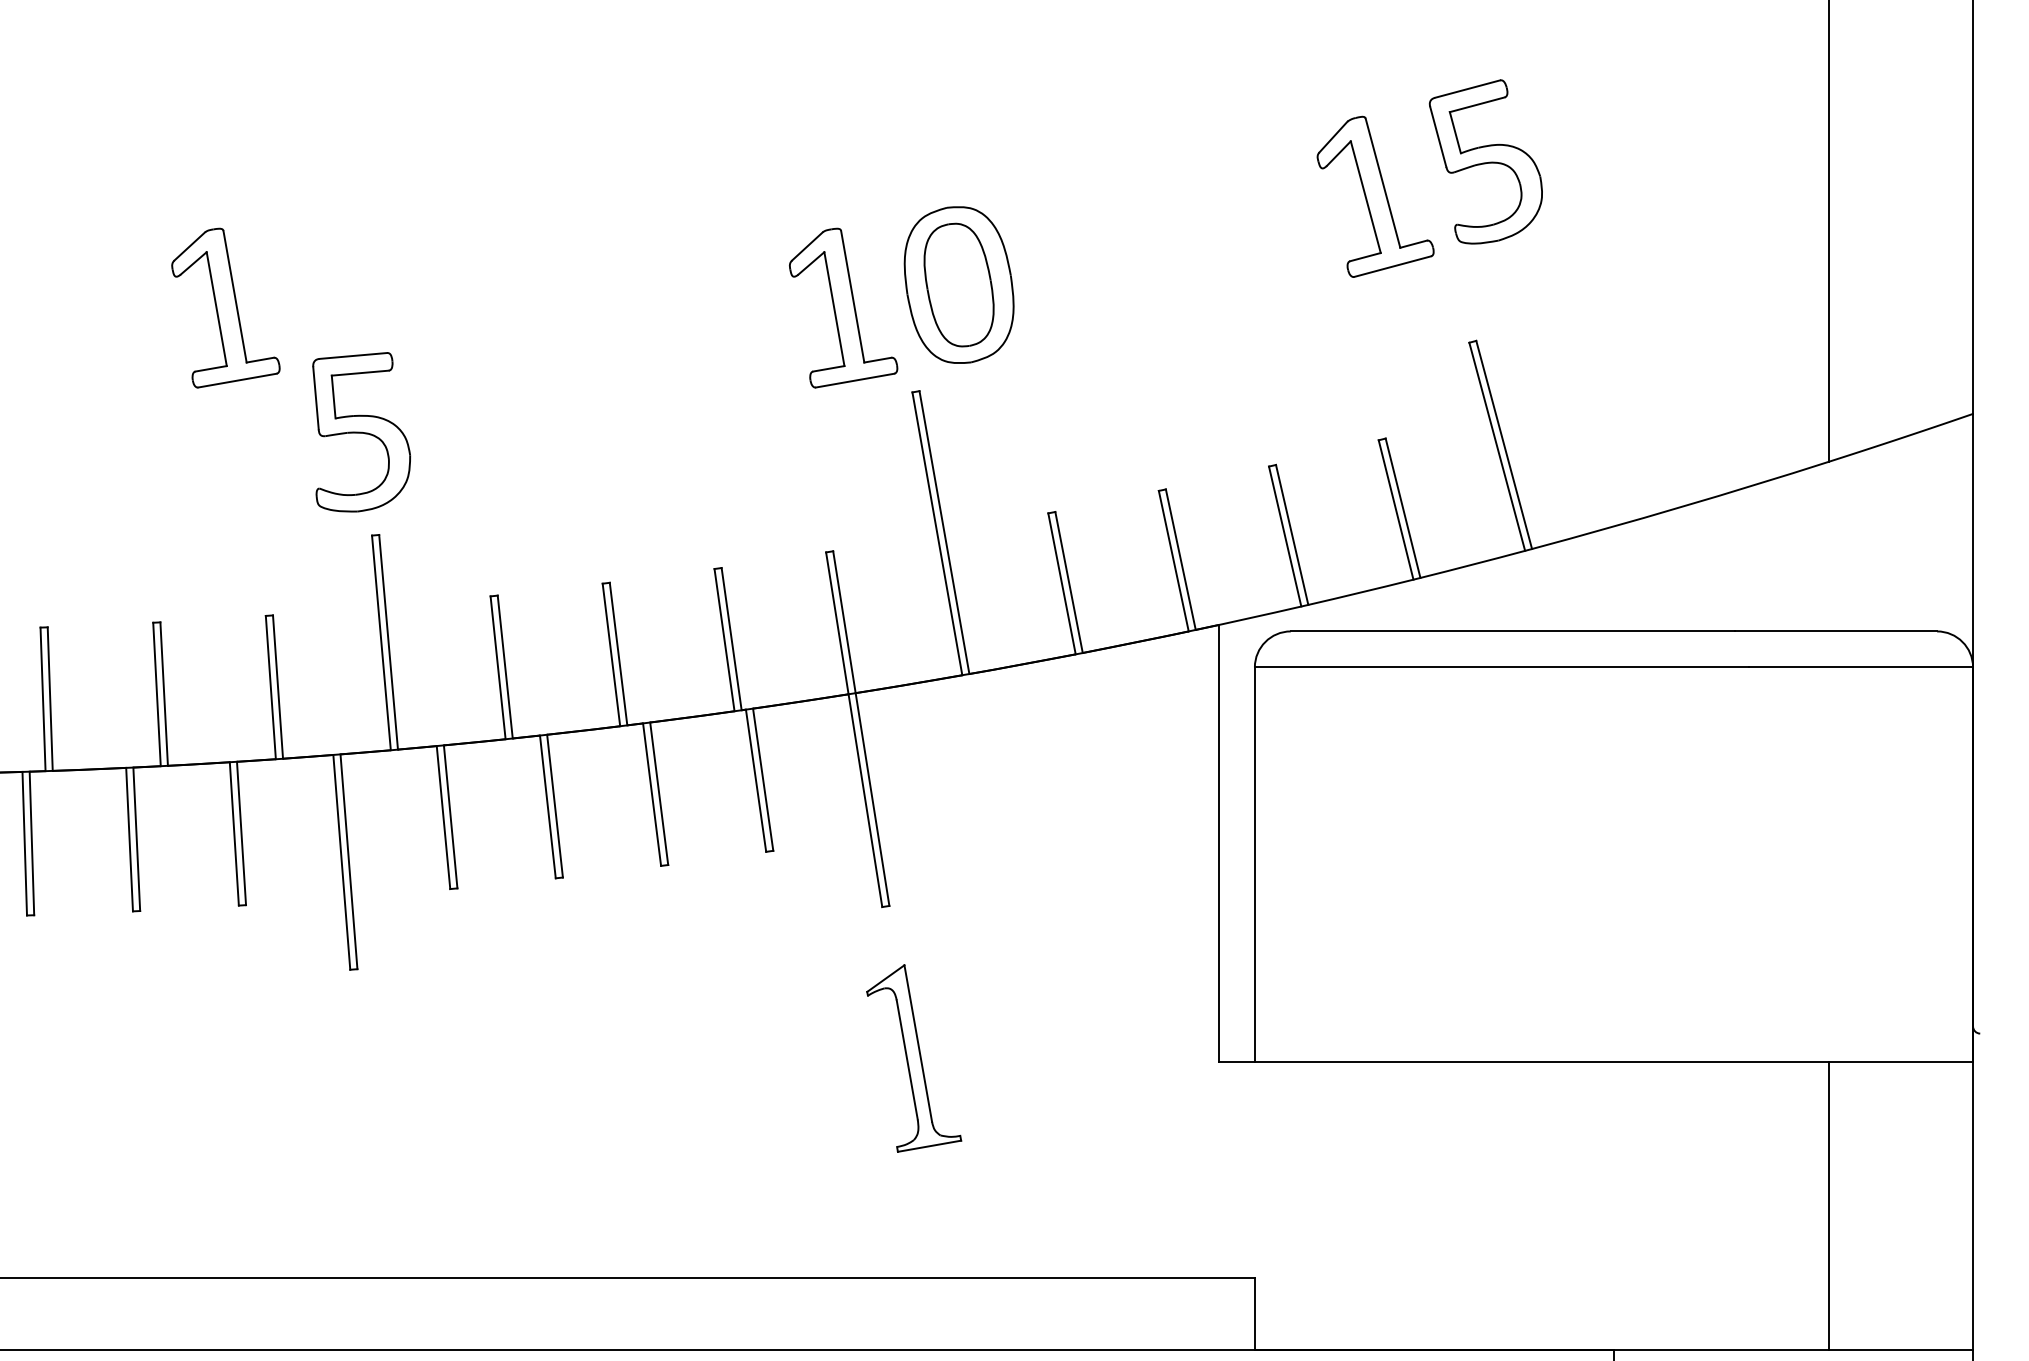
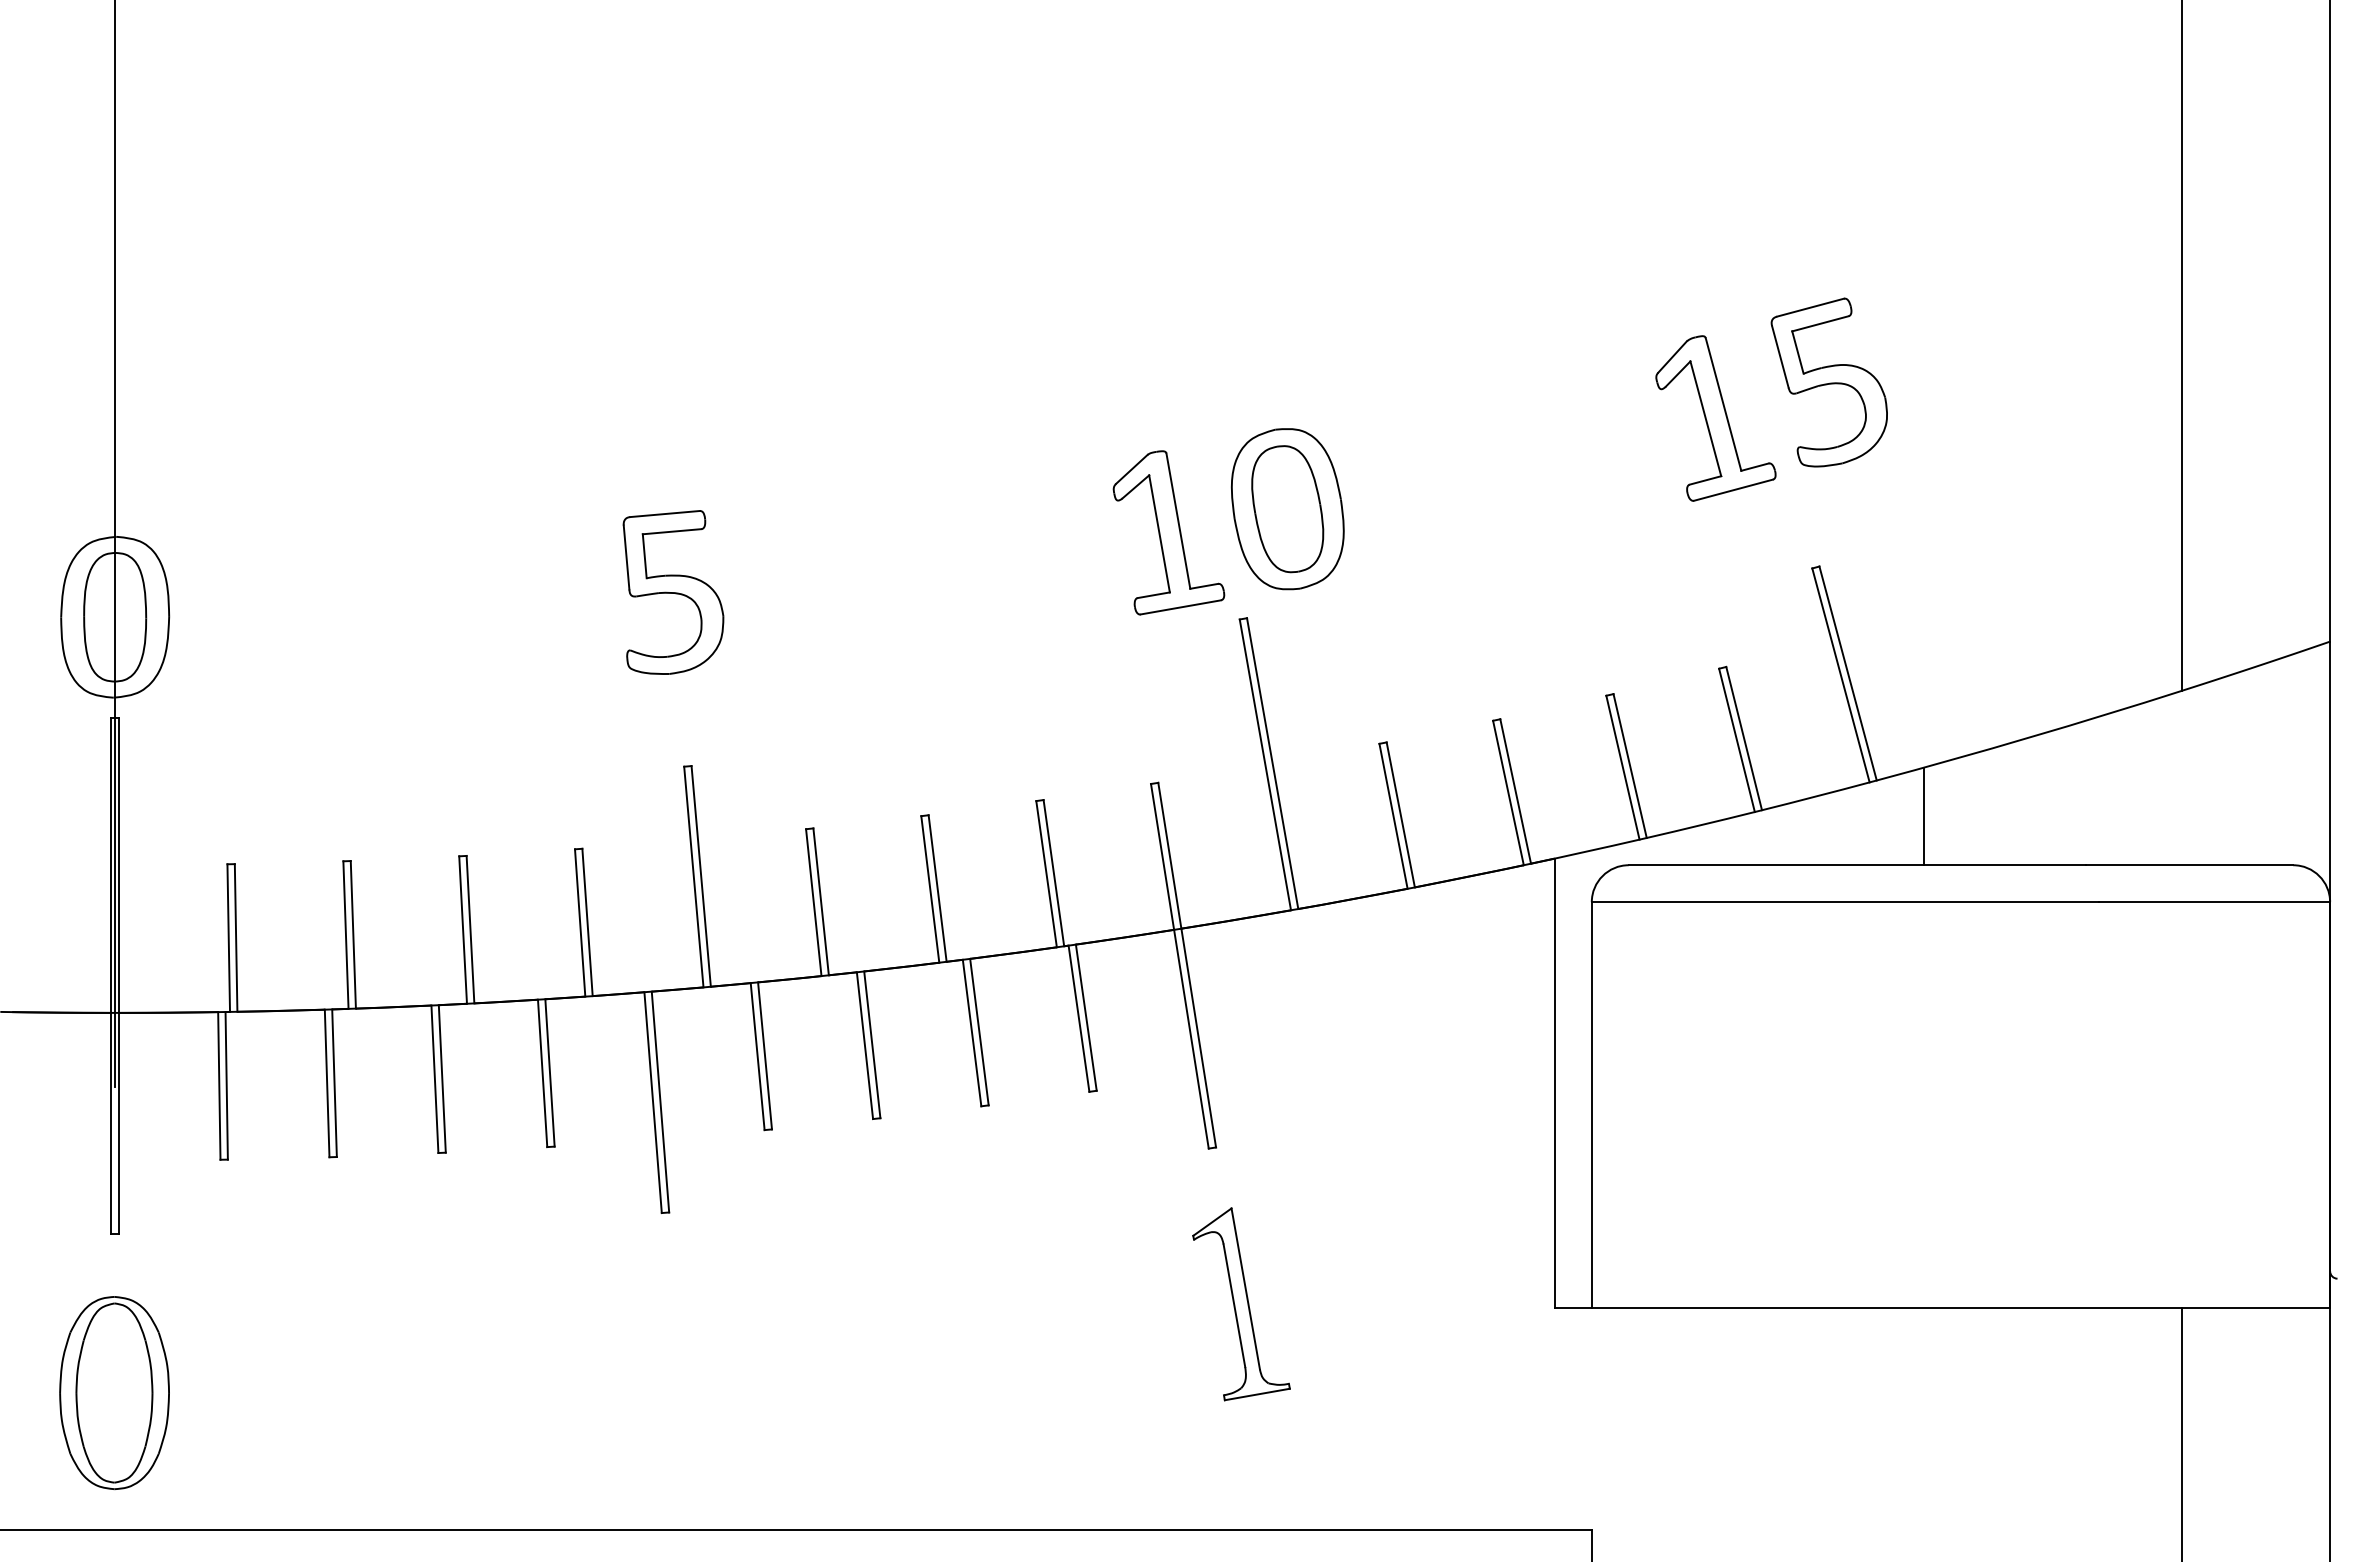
part: (225, 307) -> (533, 532), removed
part: (361, 432) -> (673, 592), moved
line: (1578, 584) -> (1924, 816), added

